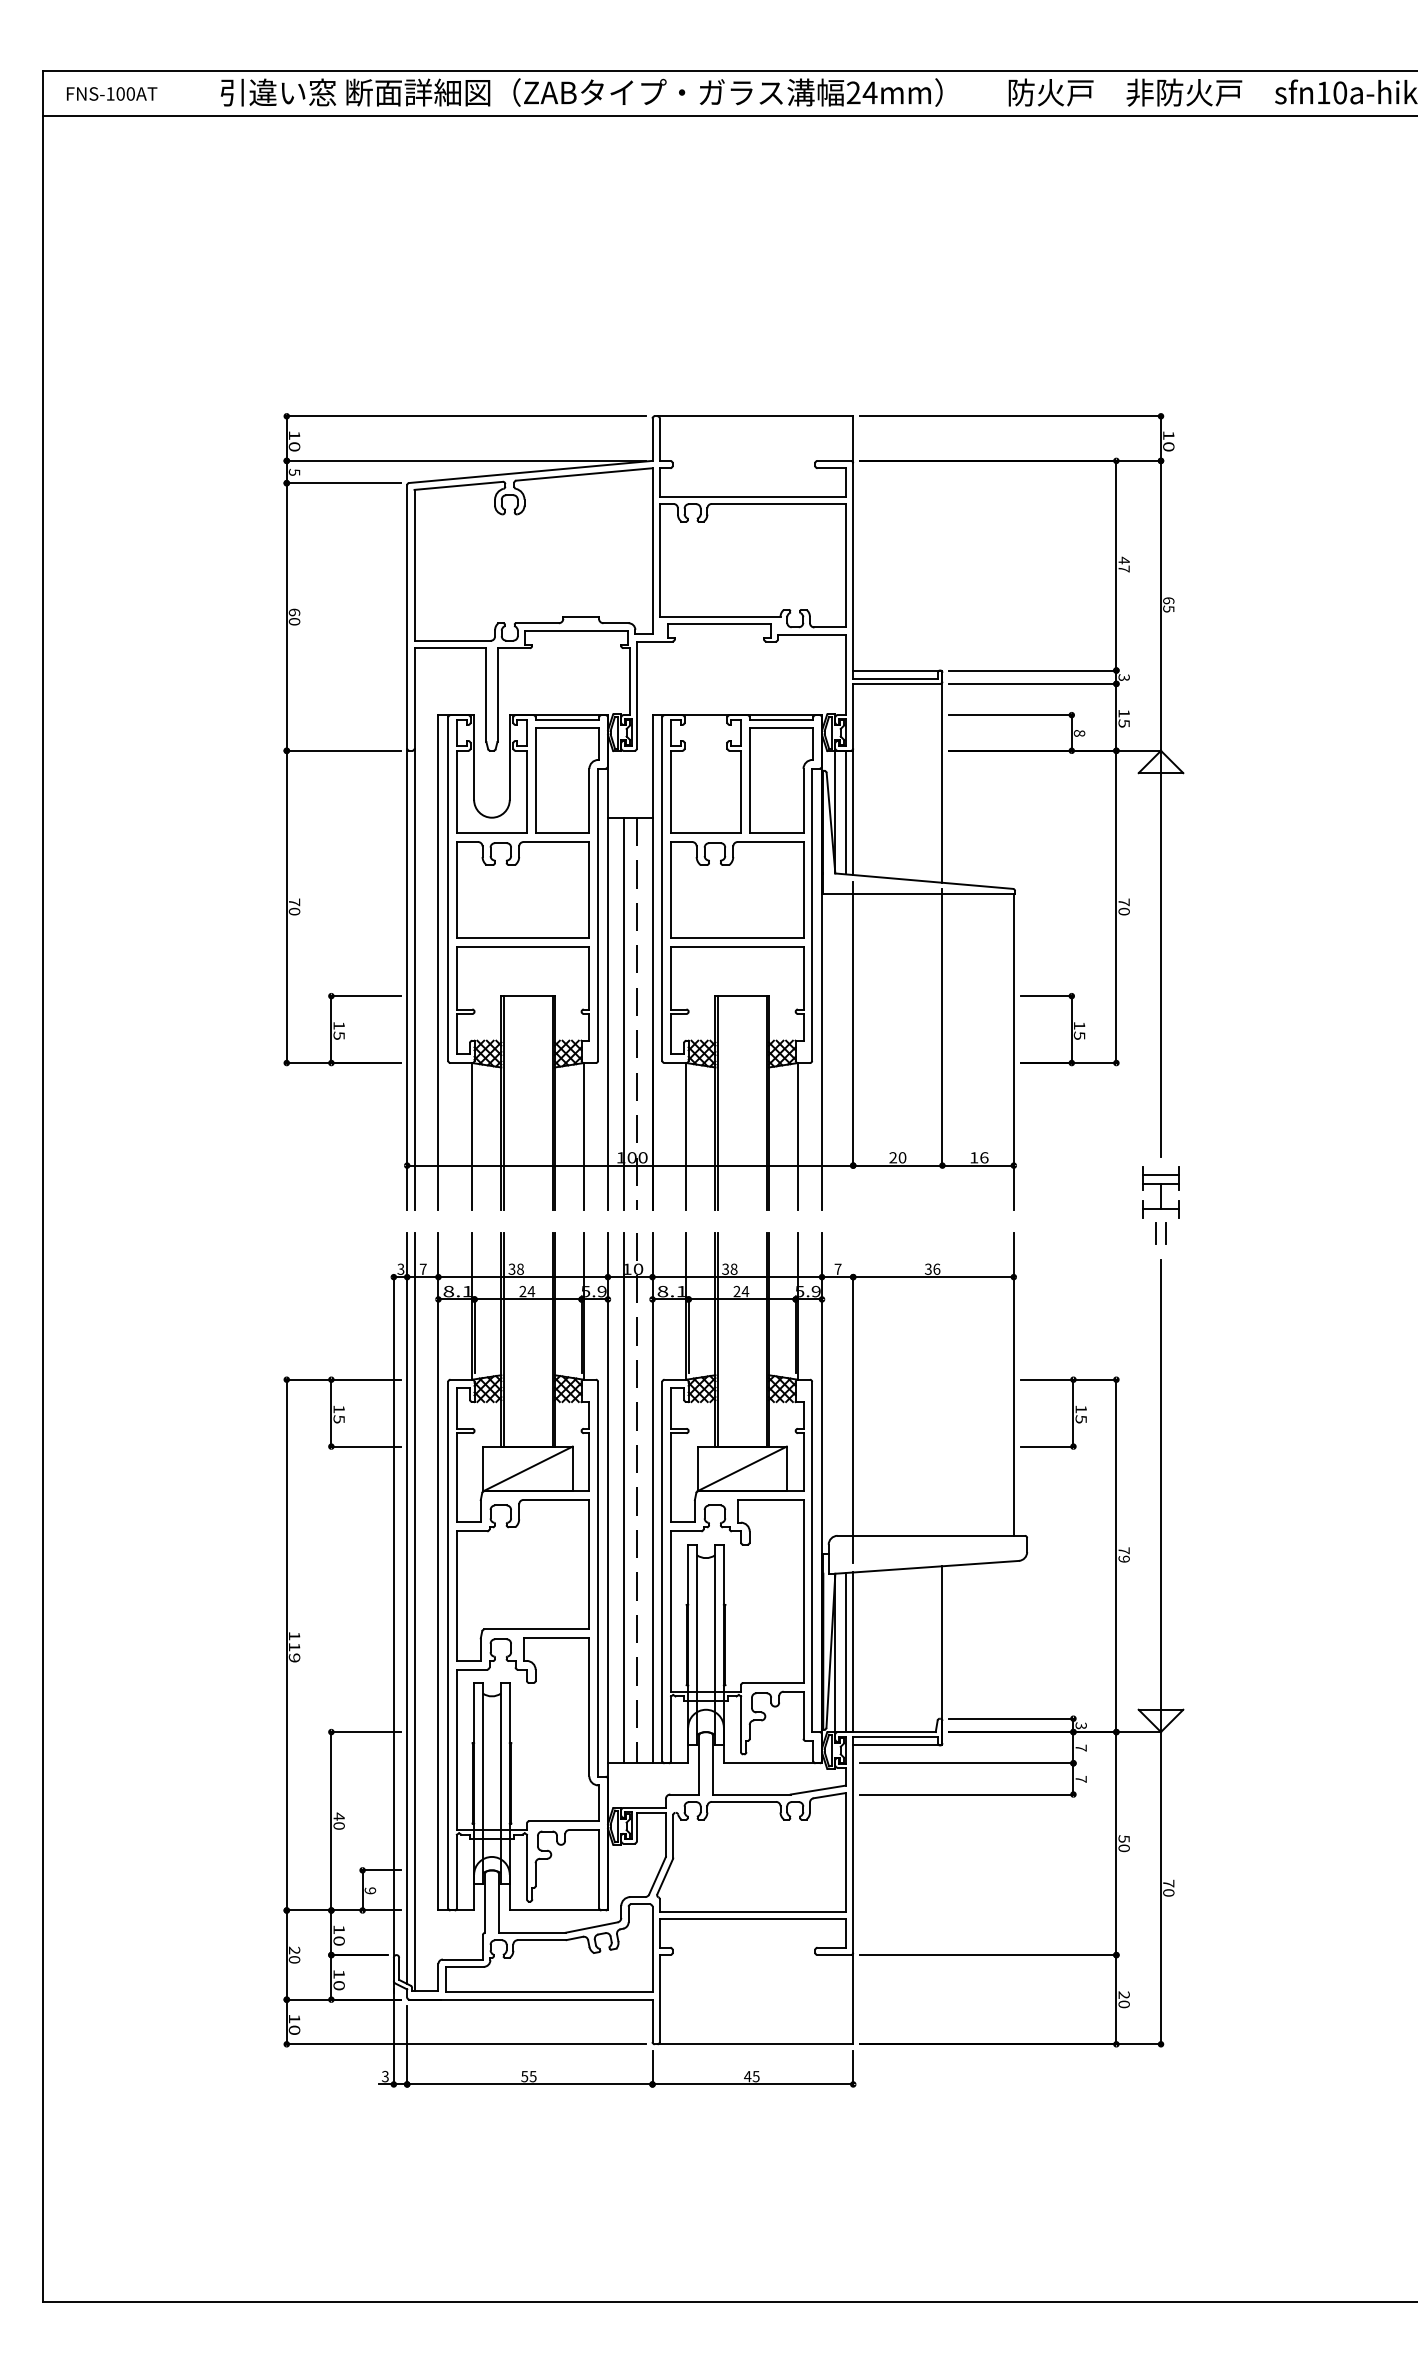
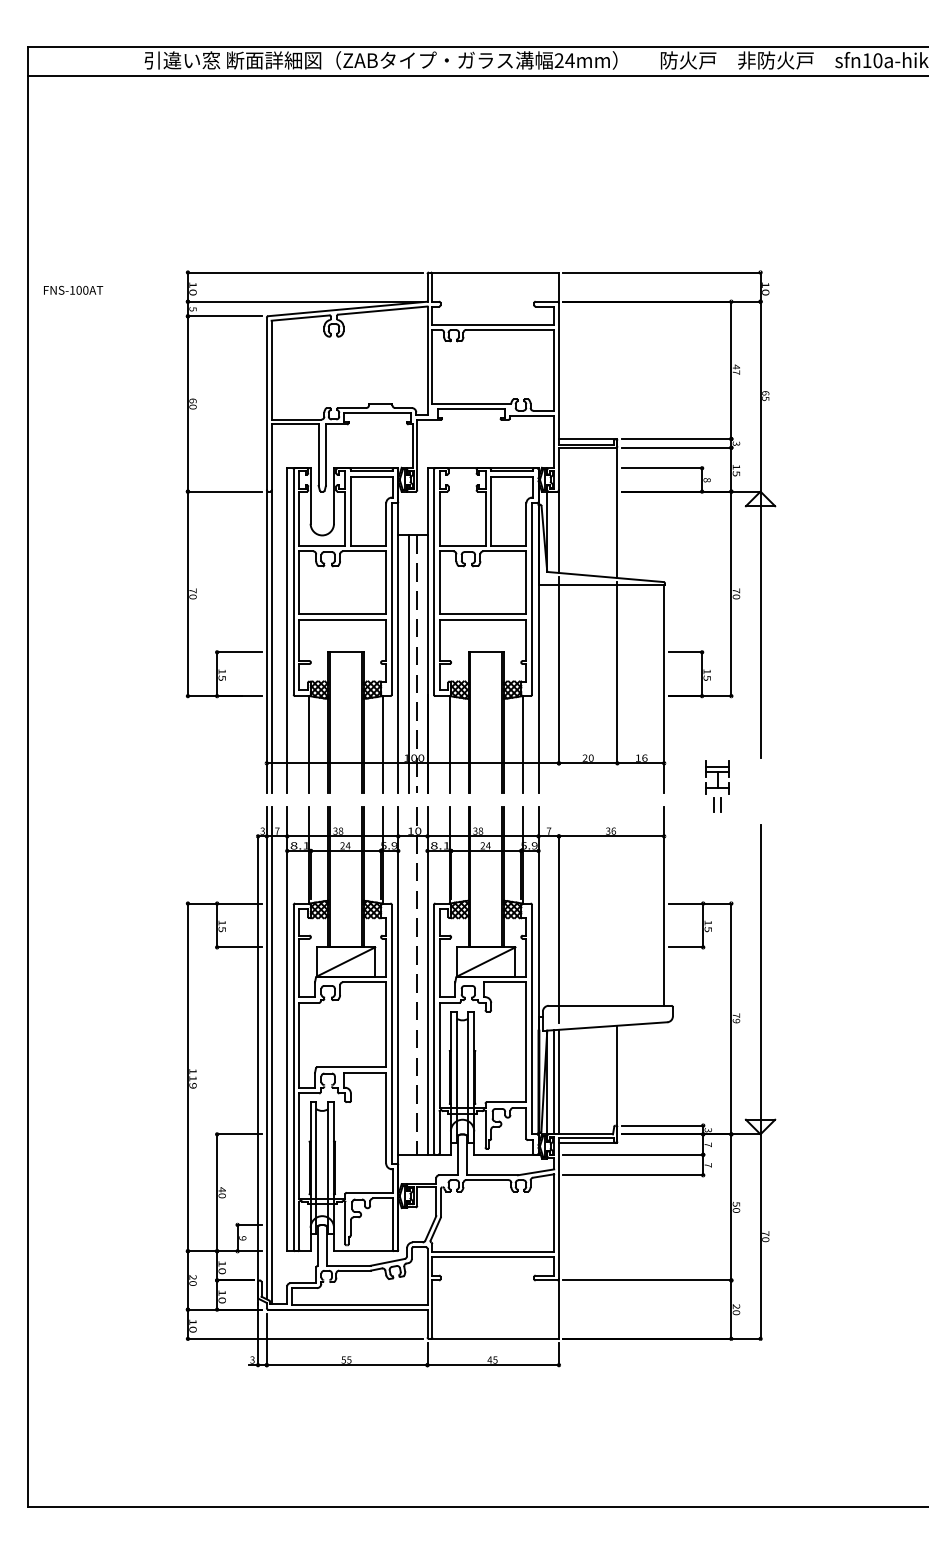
text: (112, 94) -> (73, 290), moved
line: (846, 811) -> (554, 531), removed
part: (1160, 1205) -> (717, 786), moved
line: (623, 1497) -> (408, 980), removed

